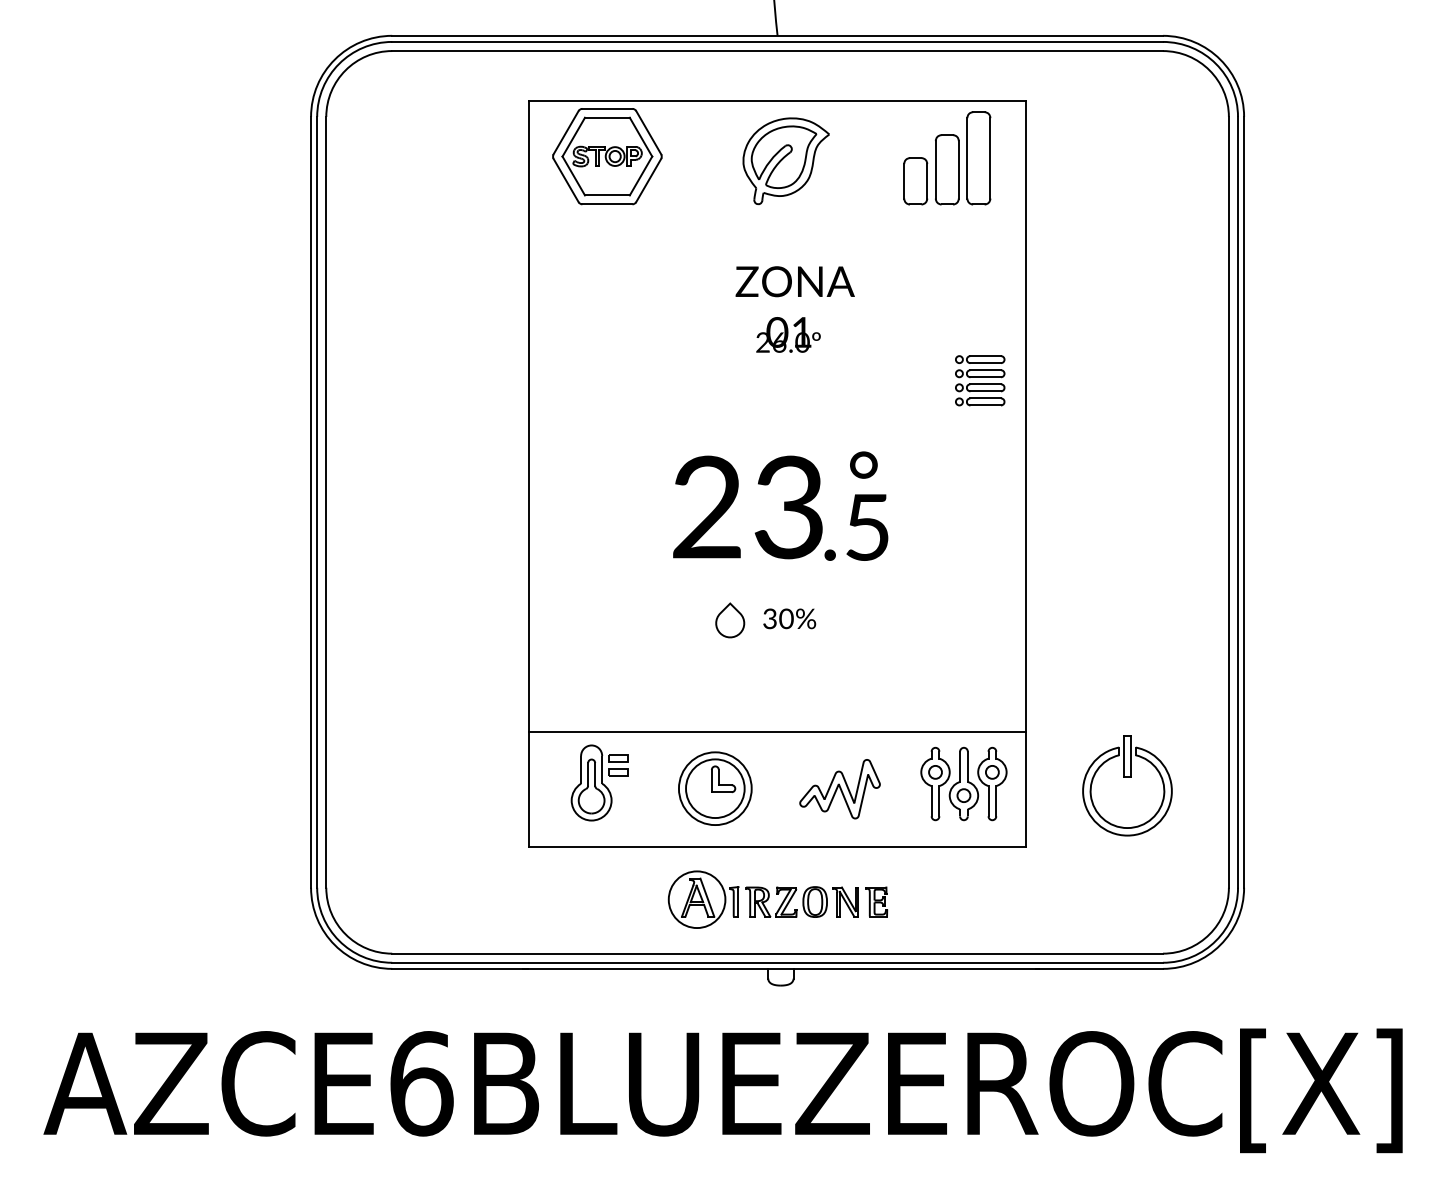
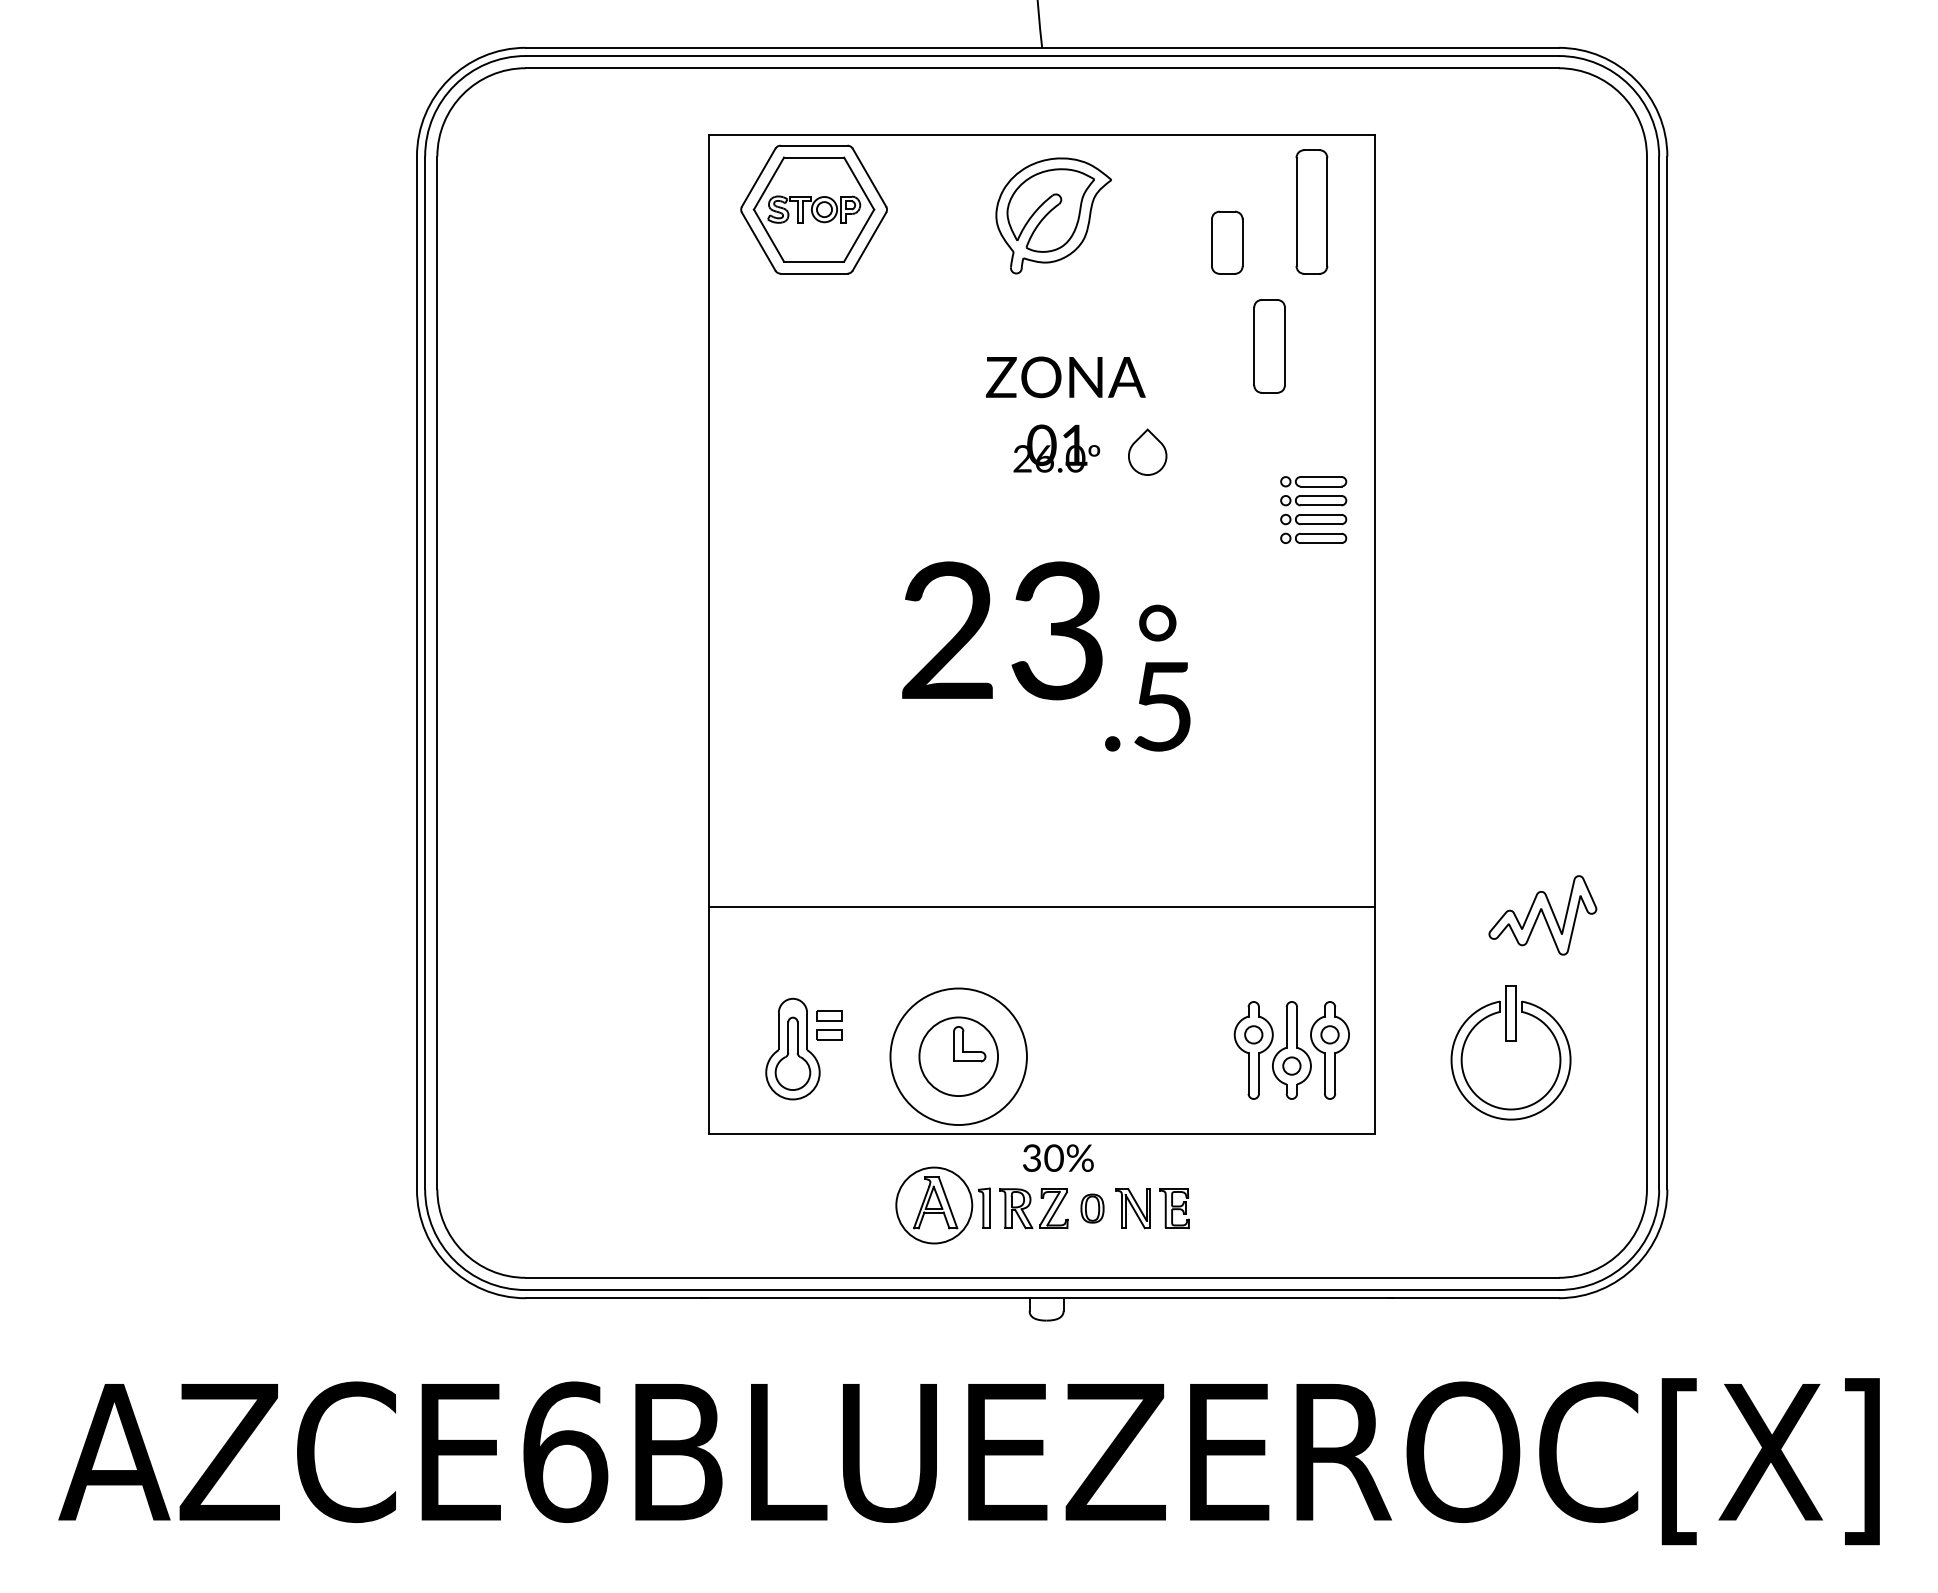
part: (947, 169) -> (1269, 346), moved
text: (747, 507) -> (1002, 630), moved
text: (789, 618) -> (1058, 1157), moved
part: (730, 619) -> (1147, 451), moved
line: (777, 731) -> (1042, 907), moved
circle: (715, 788) -> (958, 1056), size x1.4
part: (839, 789) -> (1542, 915), moved
part: (815, 901) -> (1092, 1208), size x0.7

